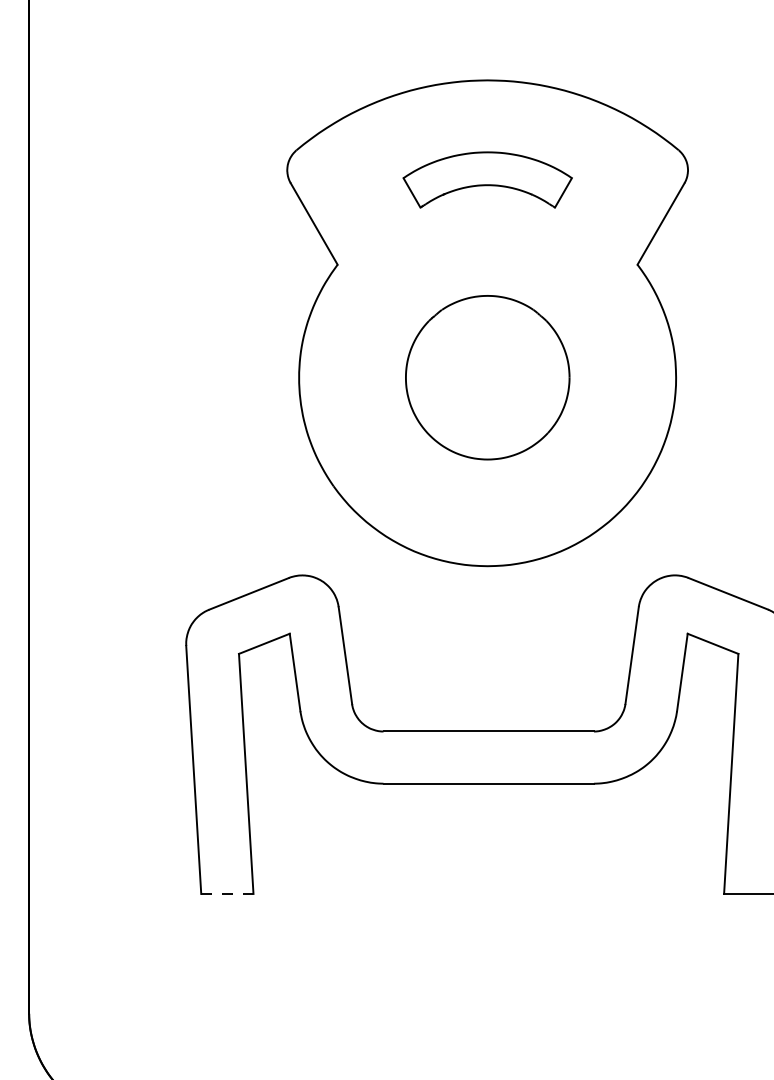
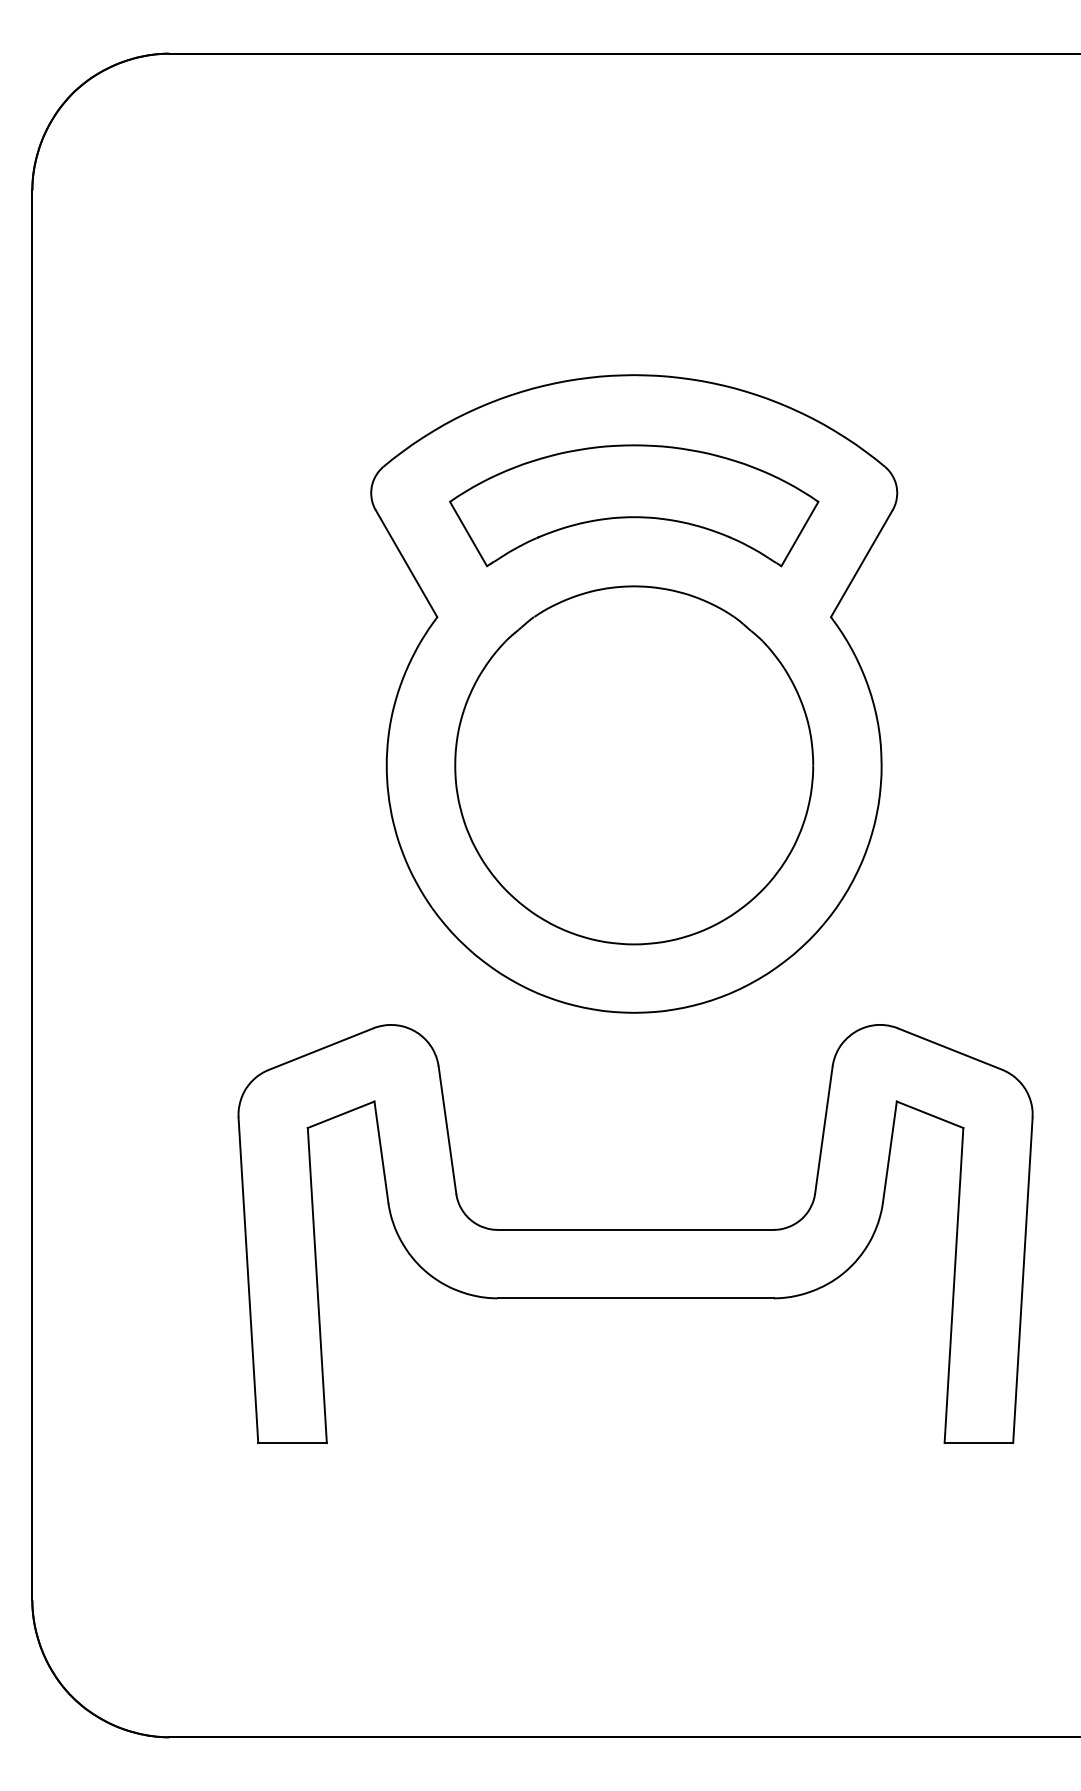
part: (487, 179) -> (634, 505), size x1.67
part: (487, 377) -> (634, 765), size x1.67
line: (228, 894) -> (293, 1443), dashed -> solid

